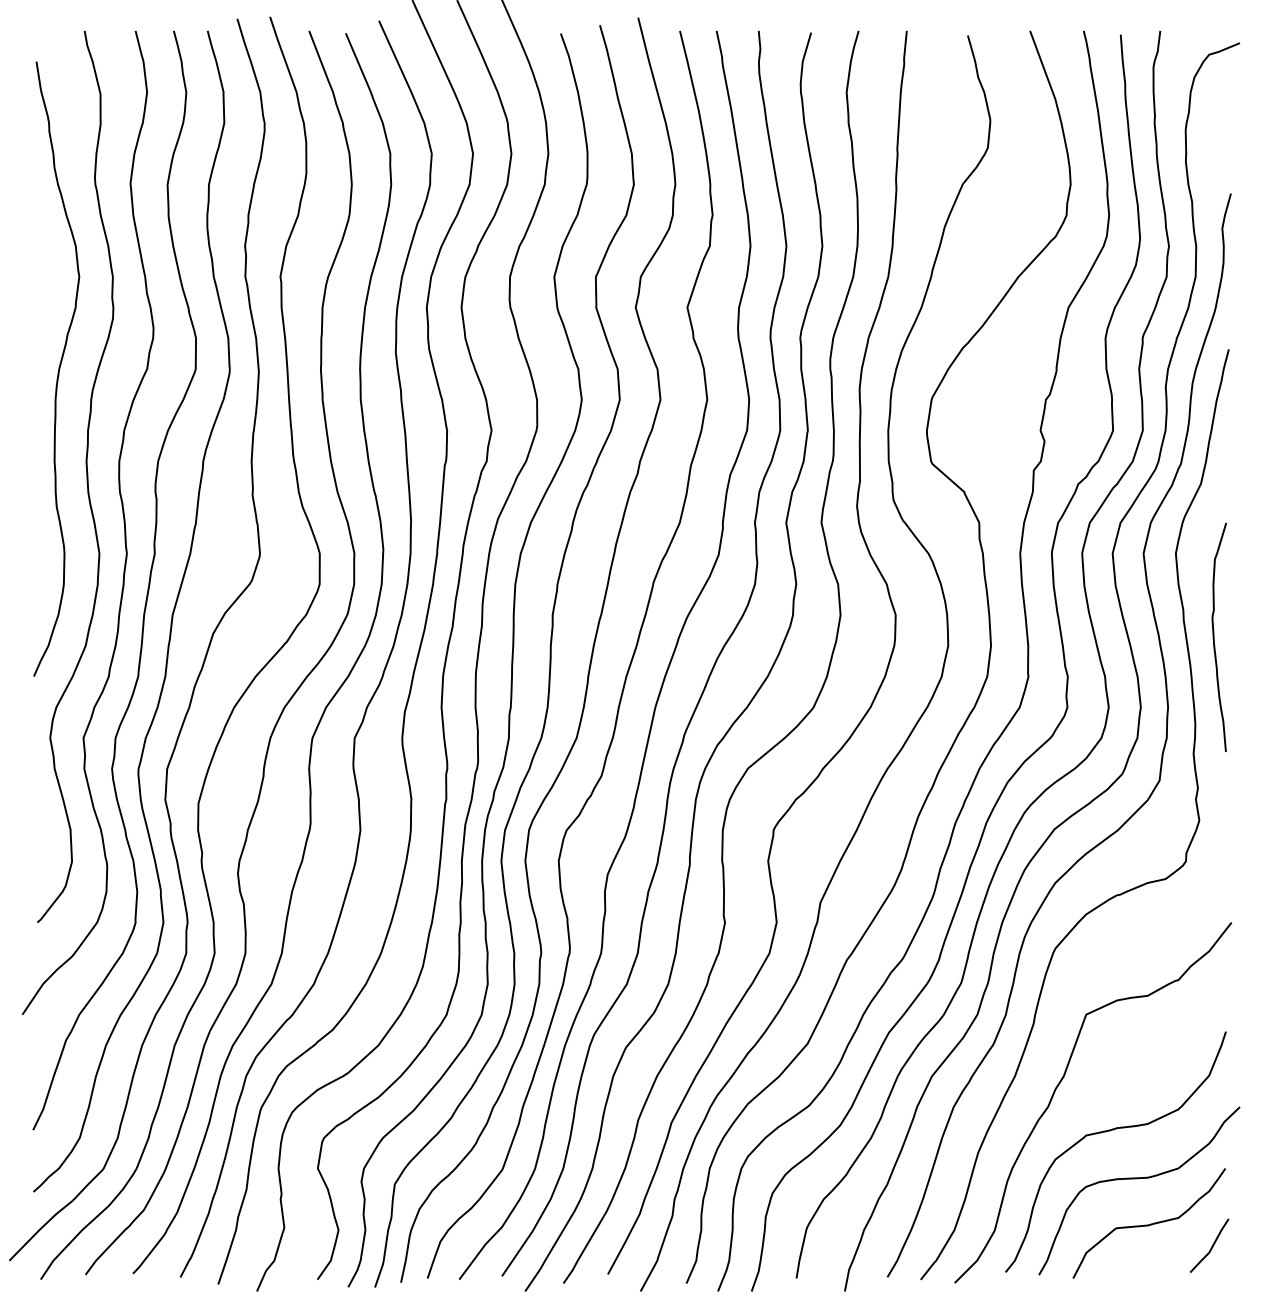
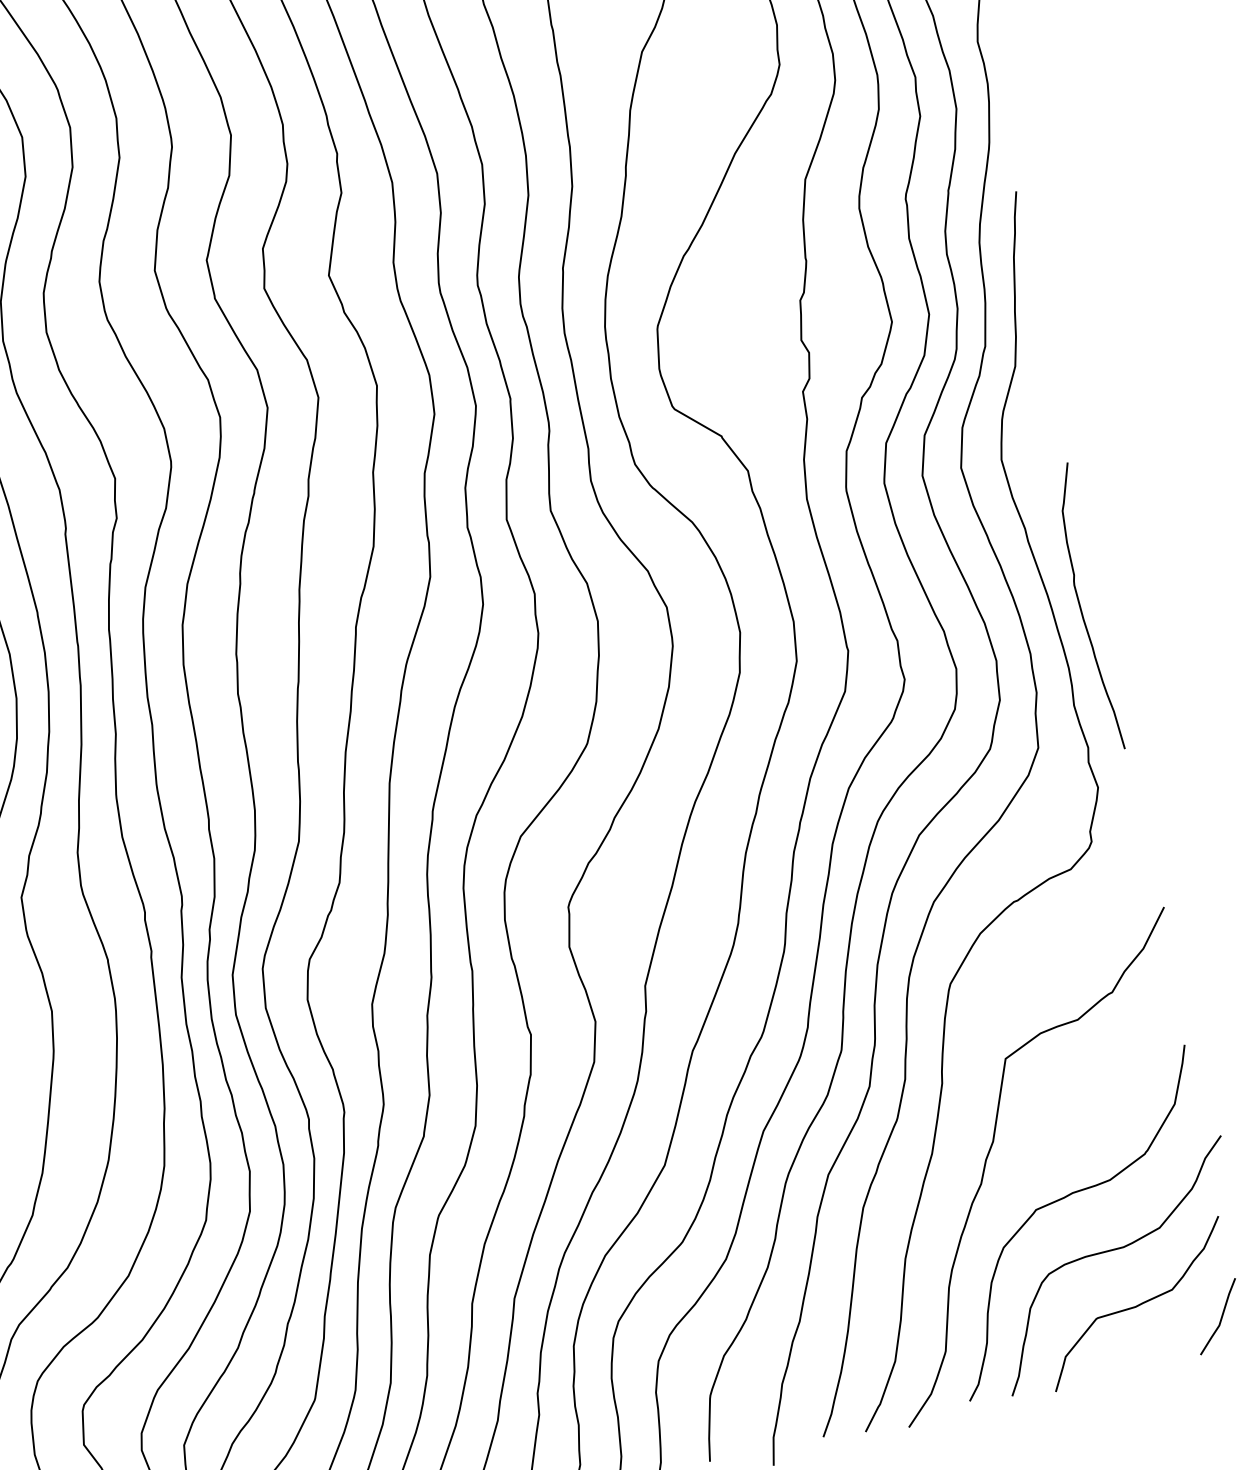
curve: (1214, 636) -> (1081, 607), moved

